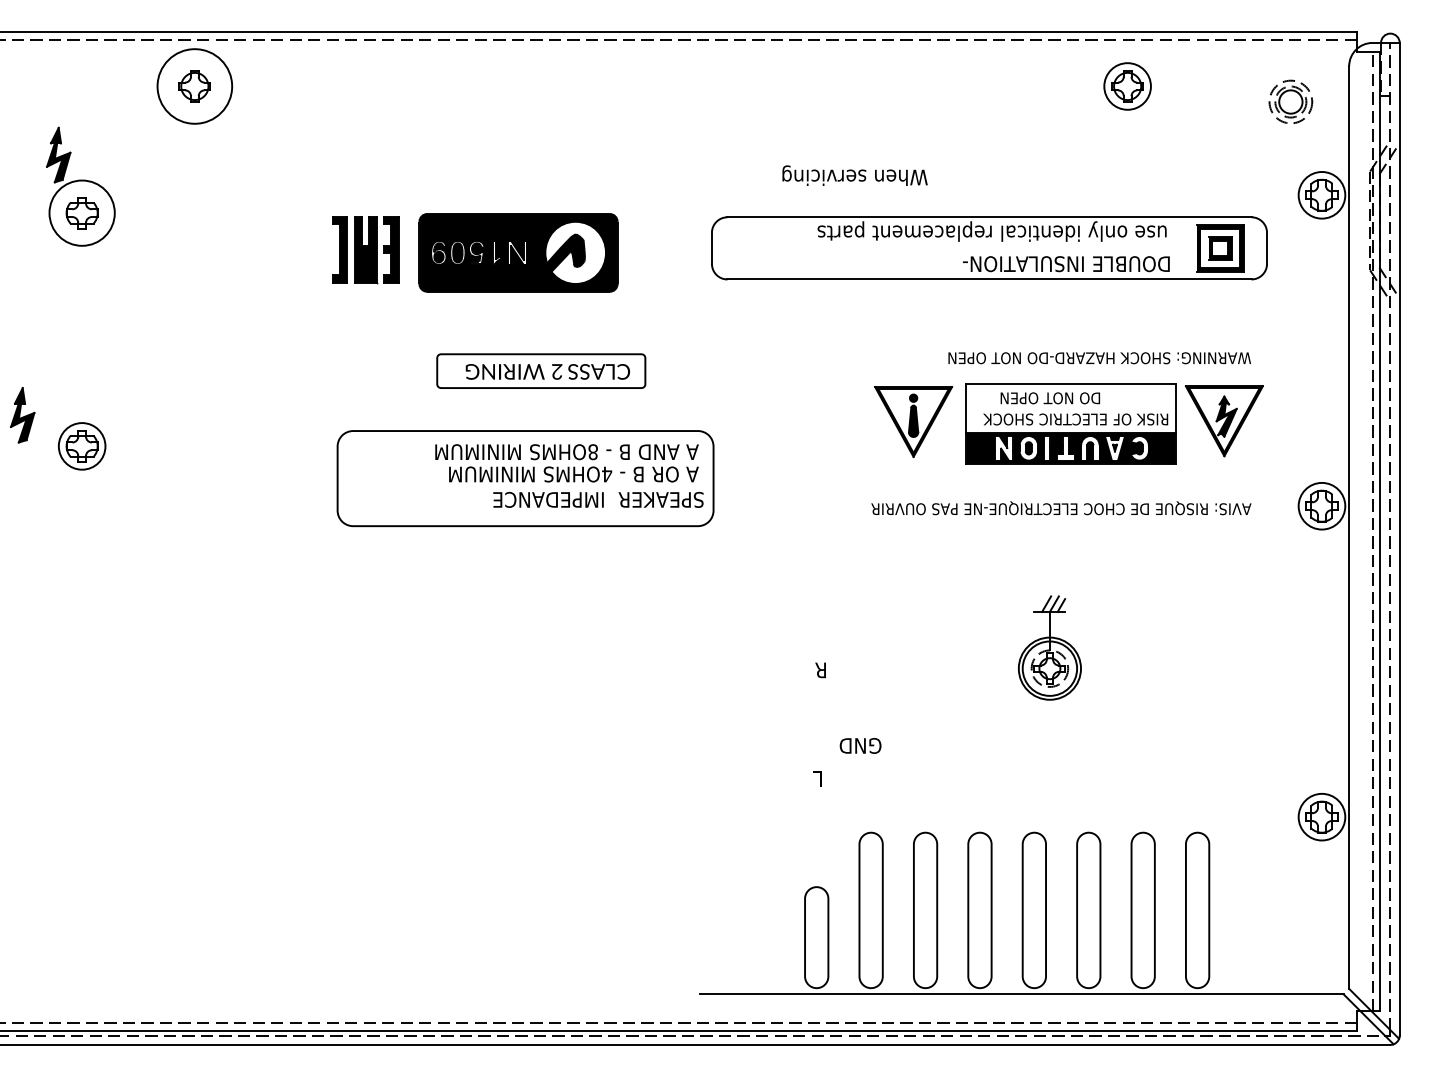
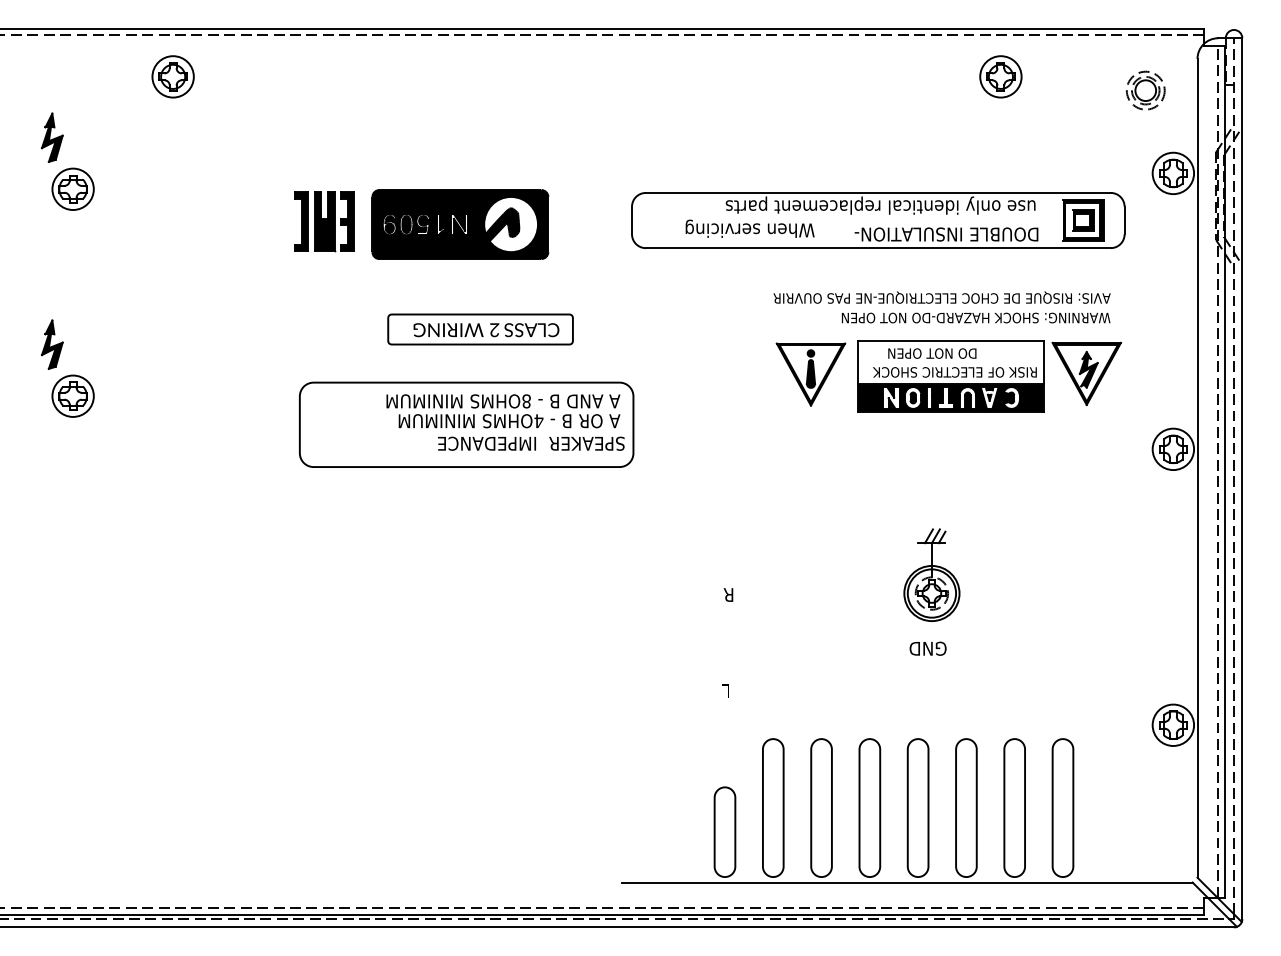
circle: (194, 86) -> (172, 76), size x0.62
text: (854, 175) -> (749, 228), moved
circle: (81, 212) -> (72, 188), size x0.71
part: (22, 415) -> (52, 344), moved
text: (1061, 508) -> (942, 297), moved
text: (860, 745) -> (928, 648), moved

